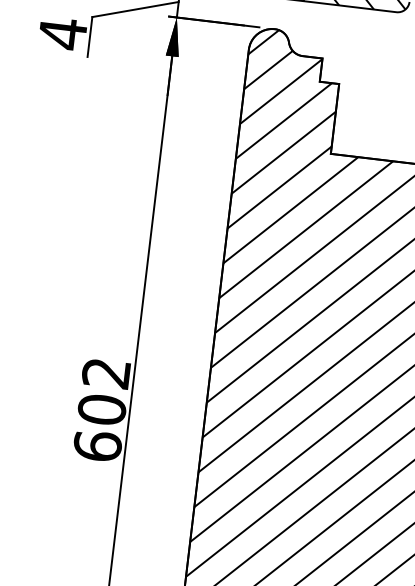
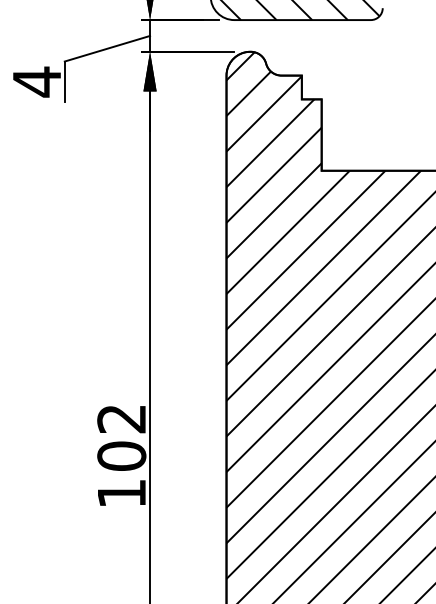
text: (97, 446) -> (121, 493), 602 -> 102

